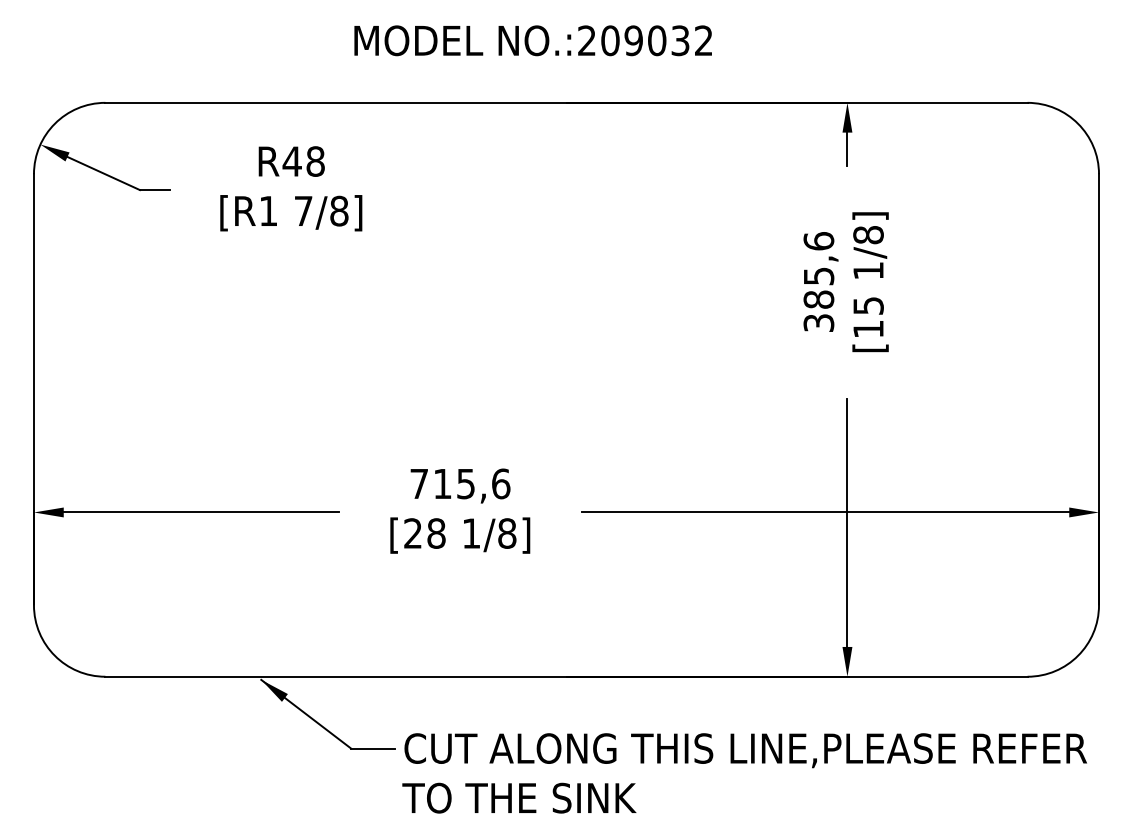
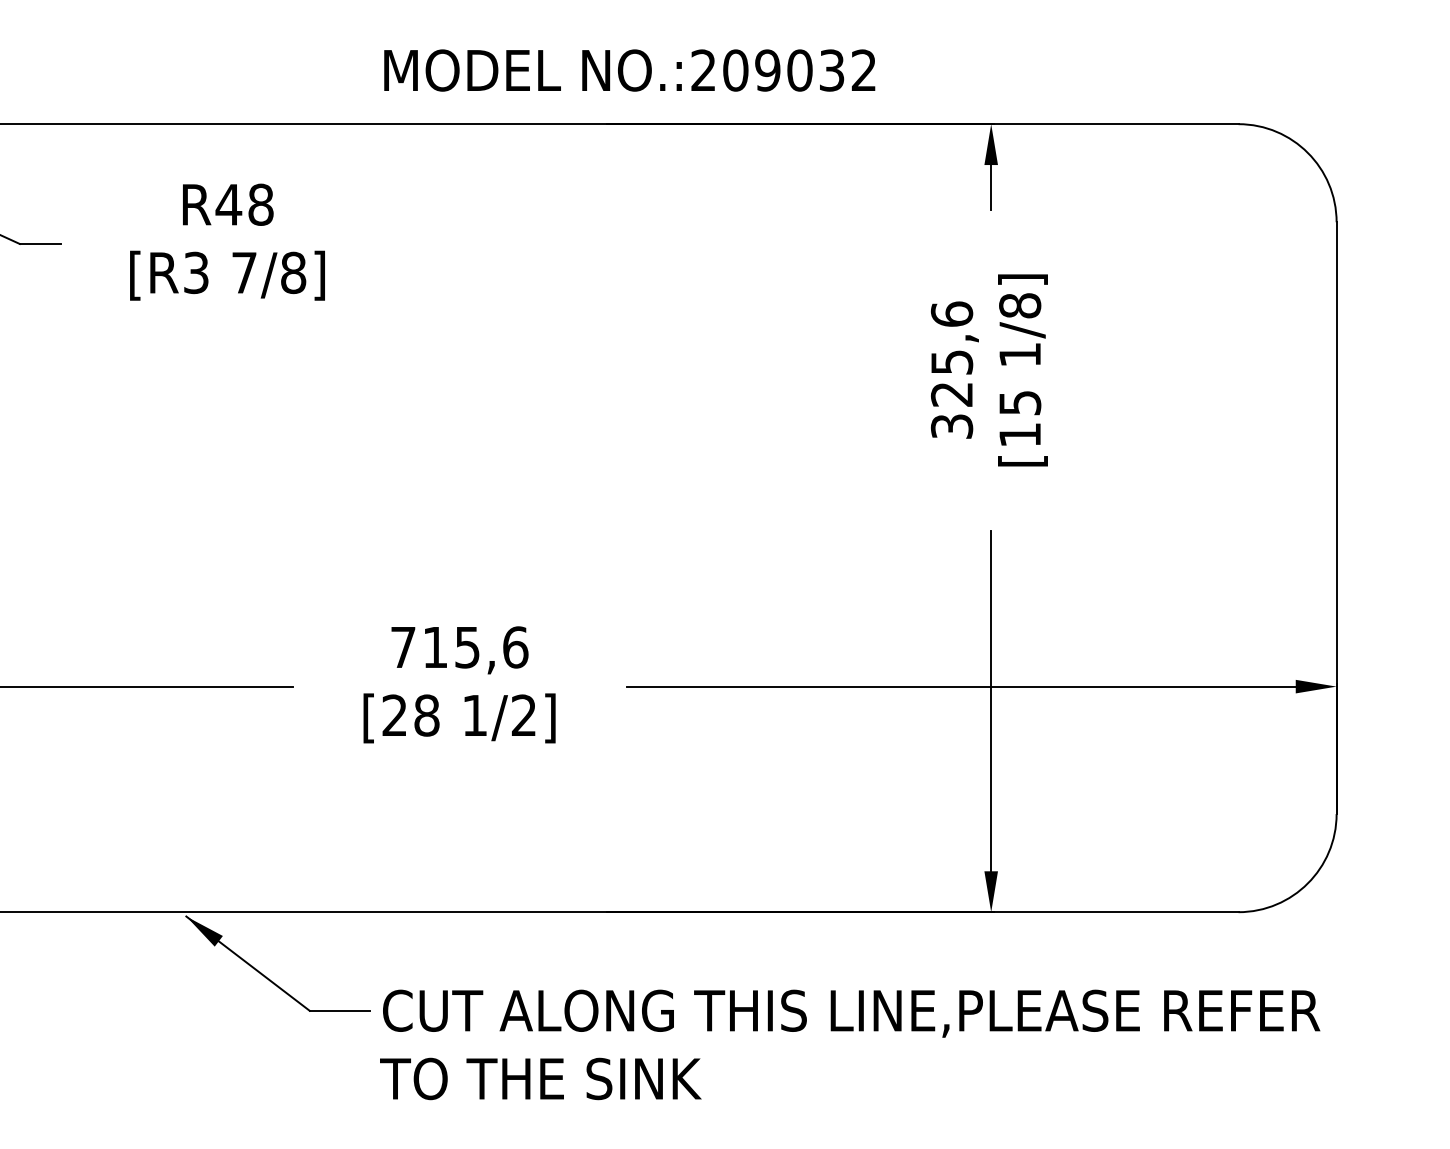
text: (532, 40) -> (628, 70), moved
text: (268, 210) -> (196, 271), [R1 -> [R3
text: (818, 299) -> (951, 394), 385,6 -> 325,6
text: (507, 533) -> (524, 715), 1/8] -> 1/2]

